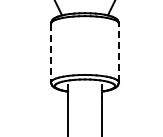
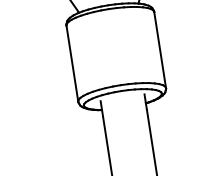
line: (118, 52) -> (159, 49), dashed -> solid
line: (51, 53) -> (73, 64), dashed -> solid

